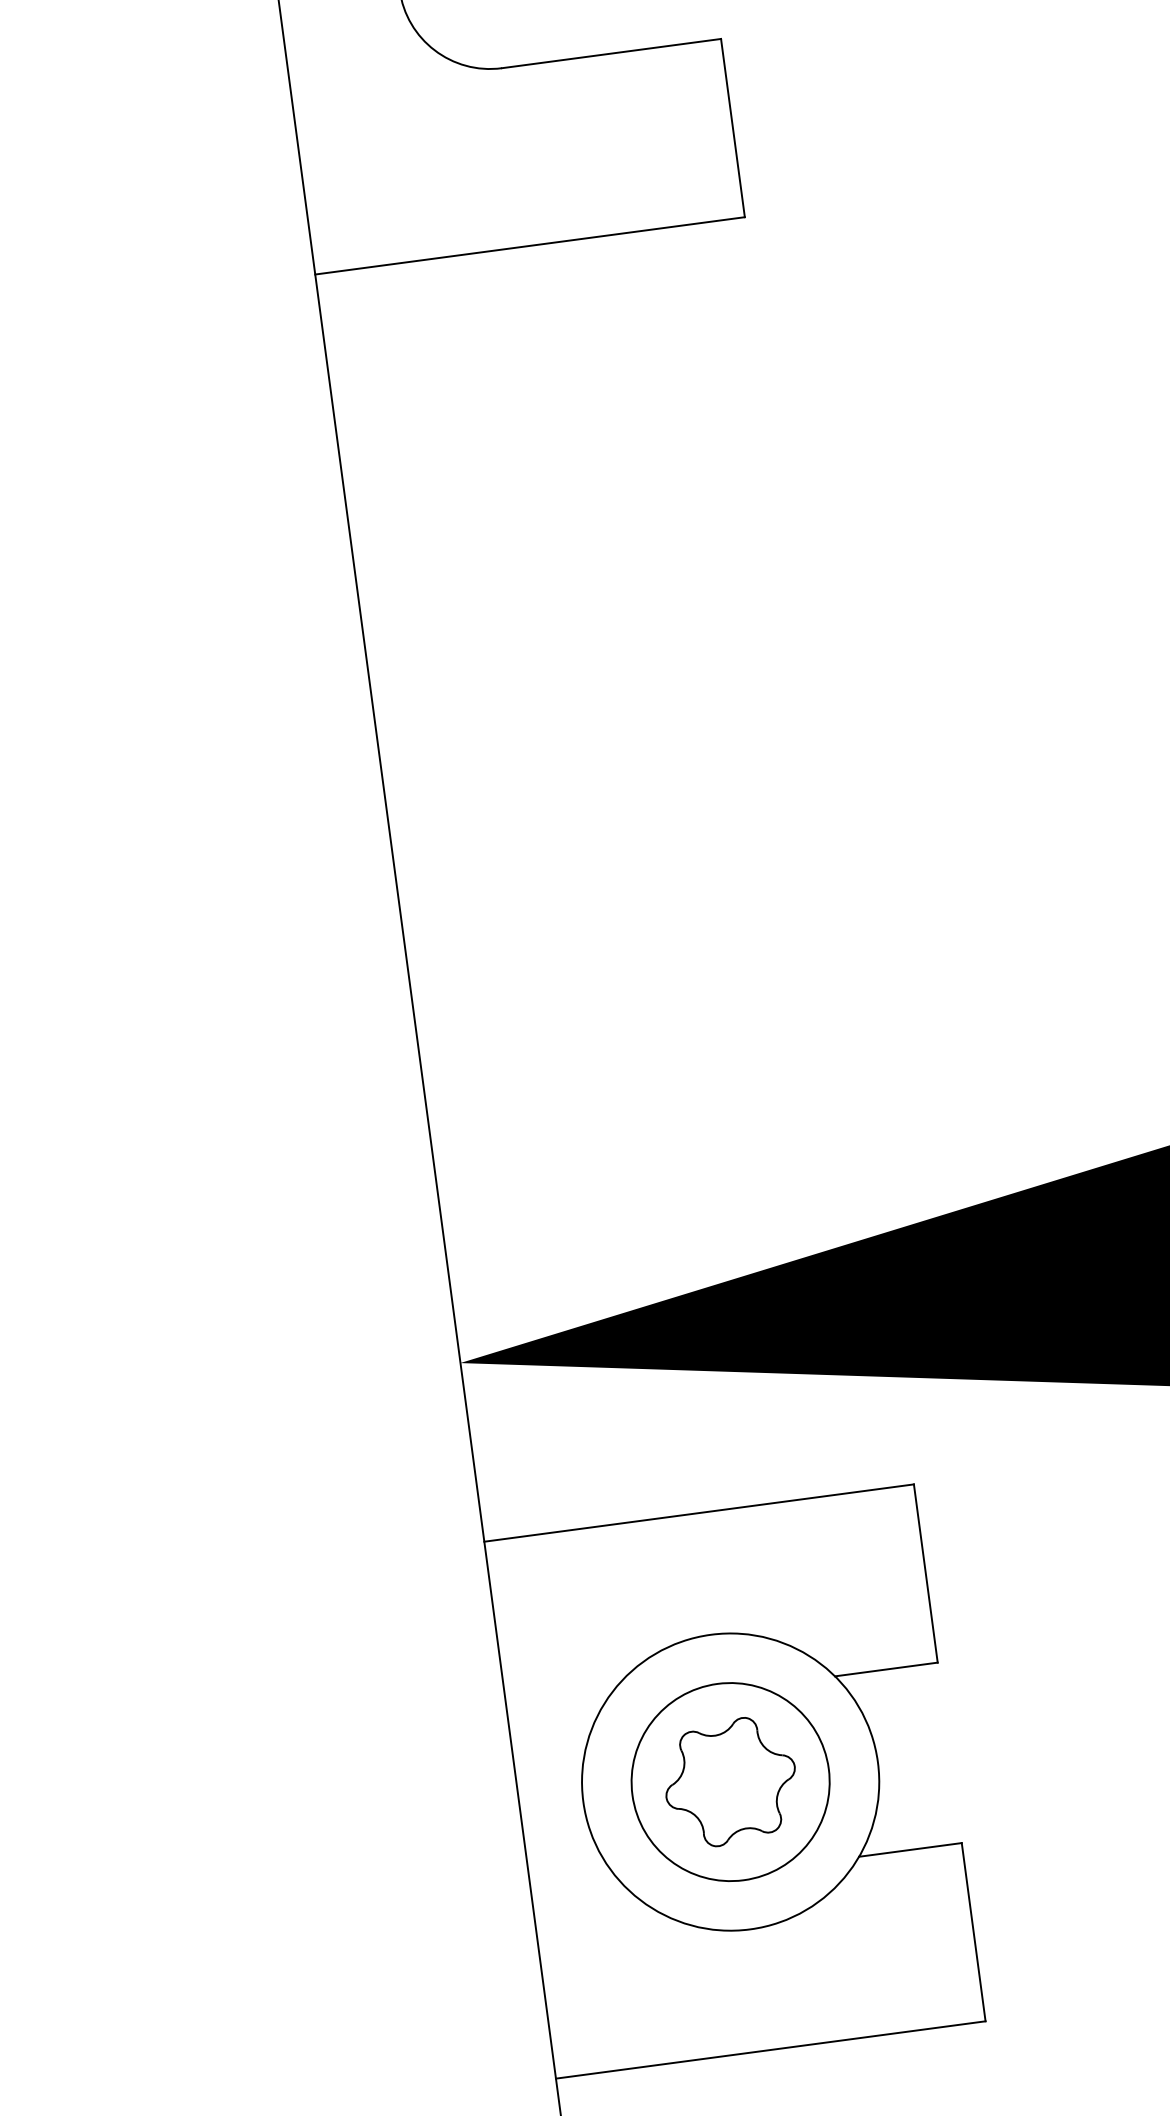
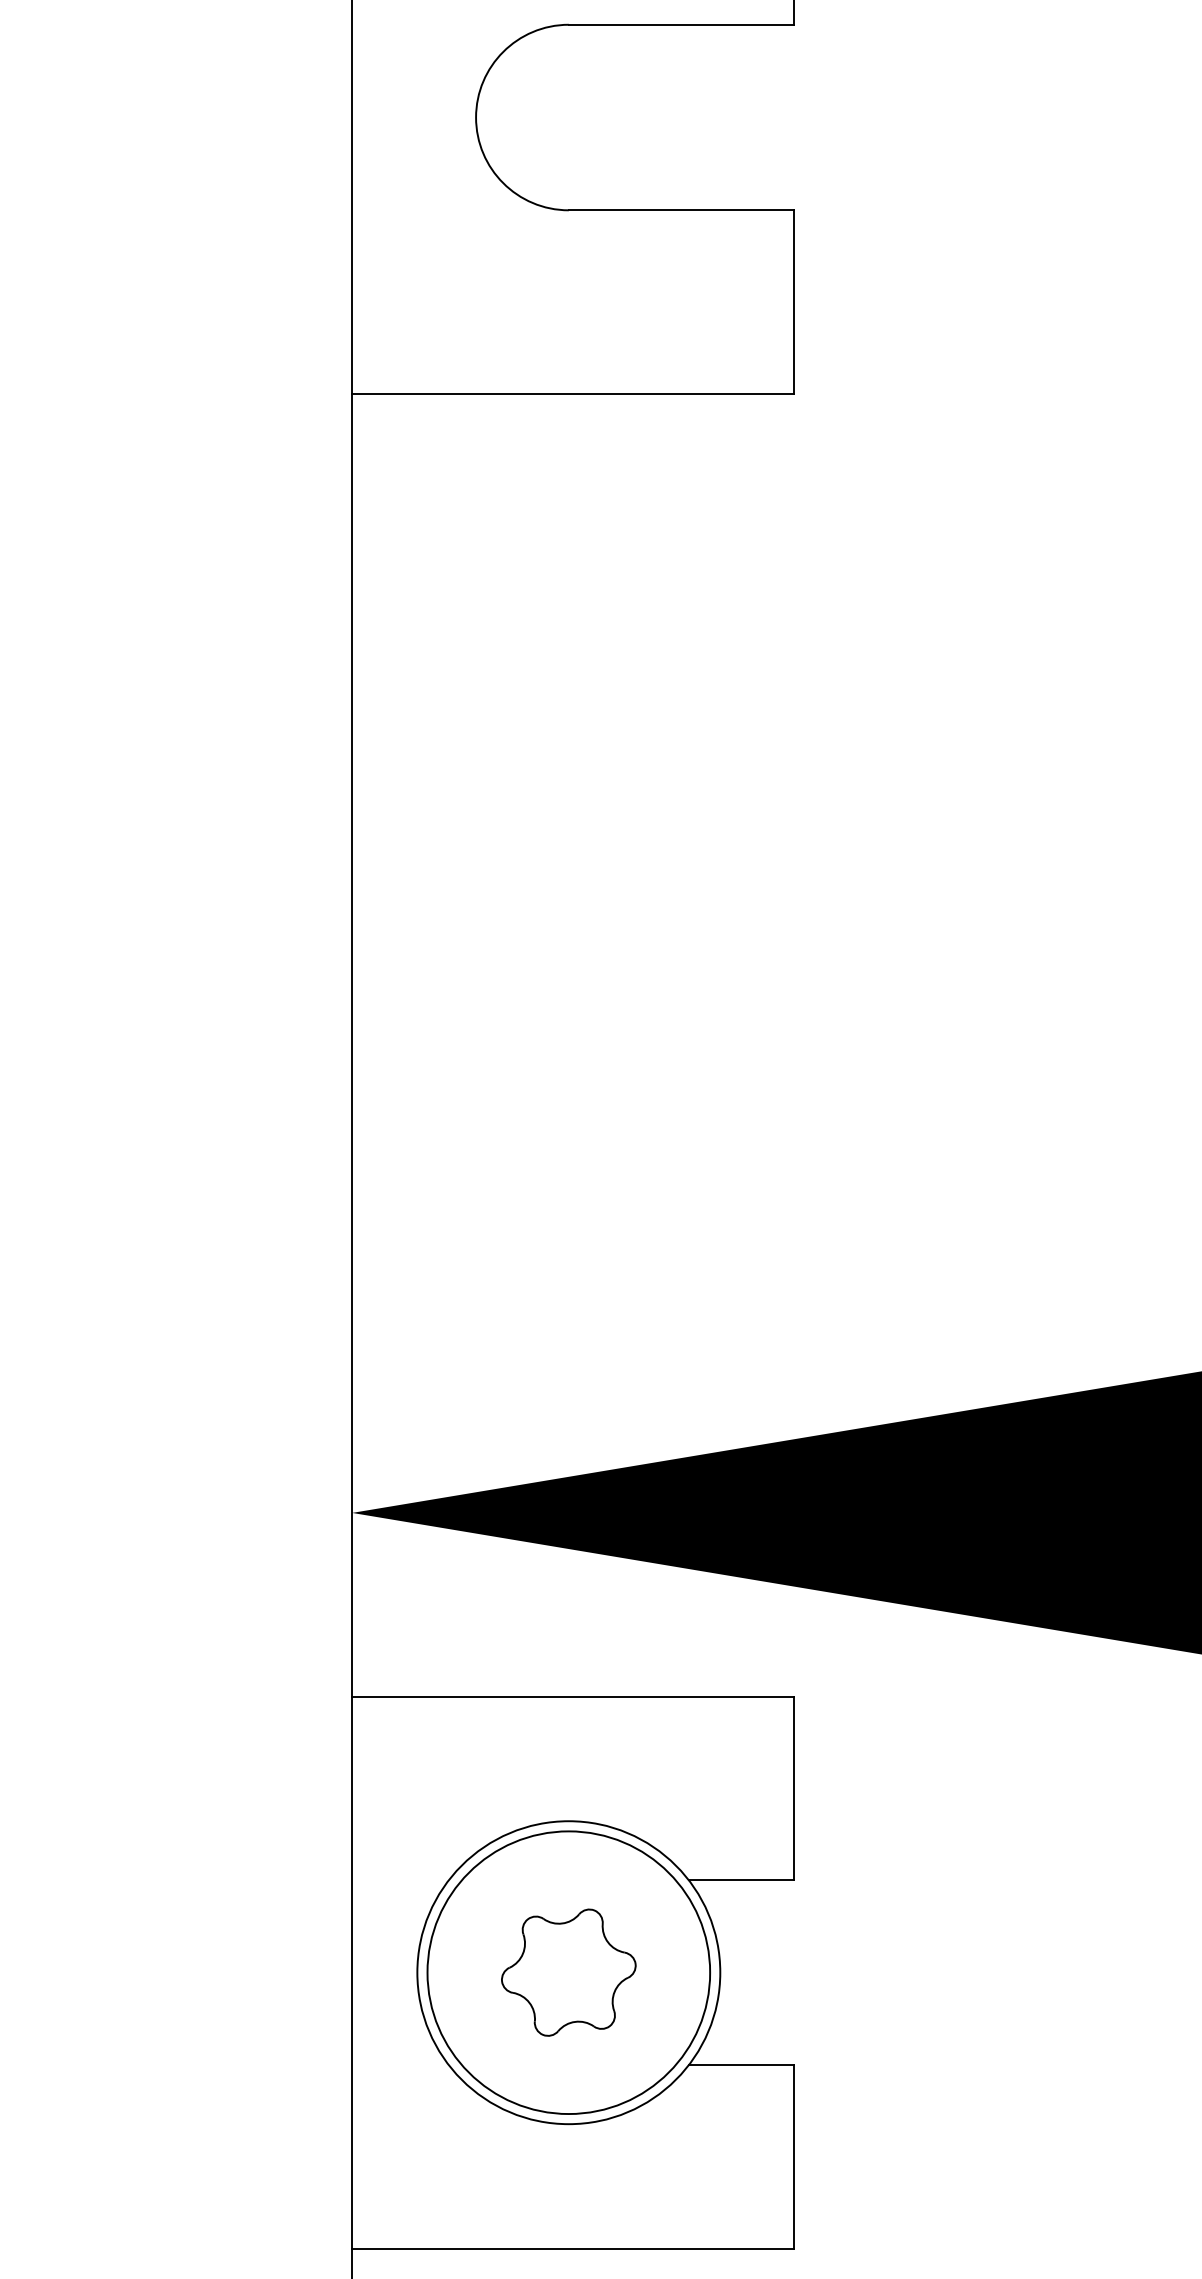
circle: (730, 1781) -> (568, 1972), size x1.4

